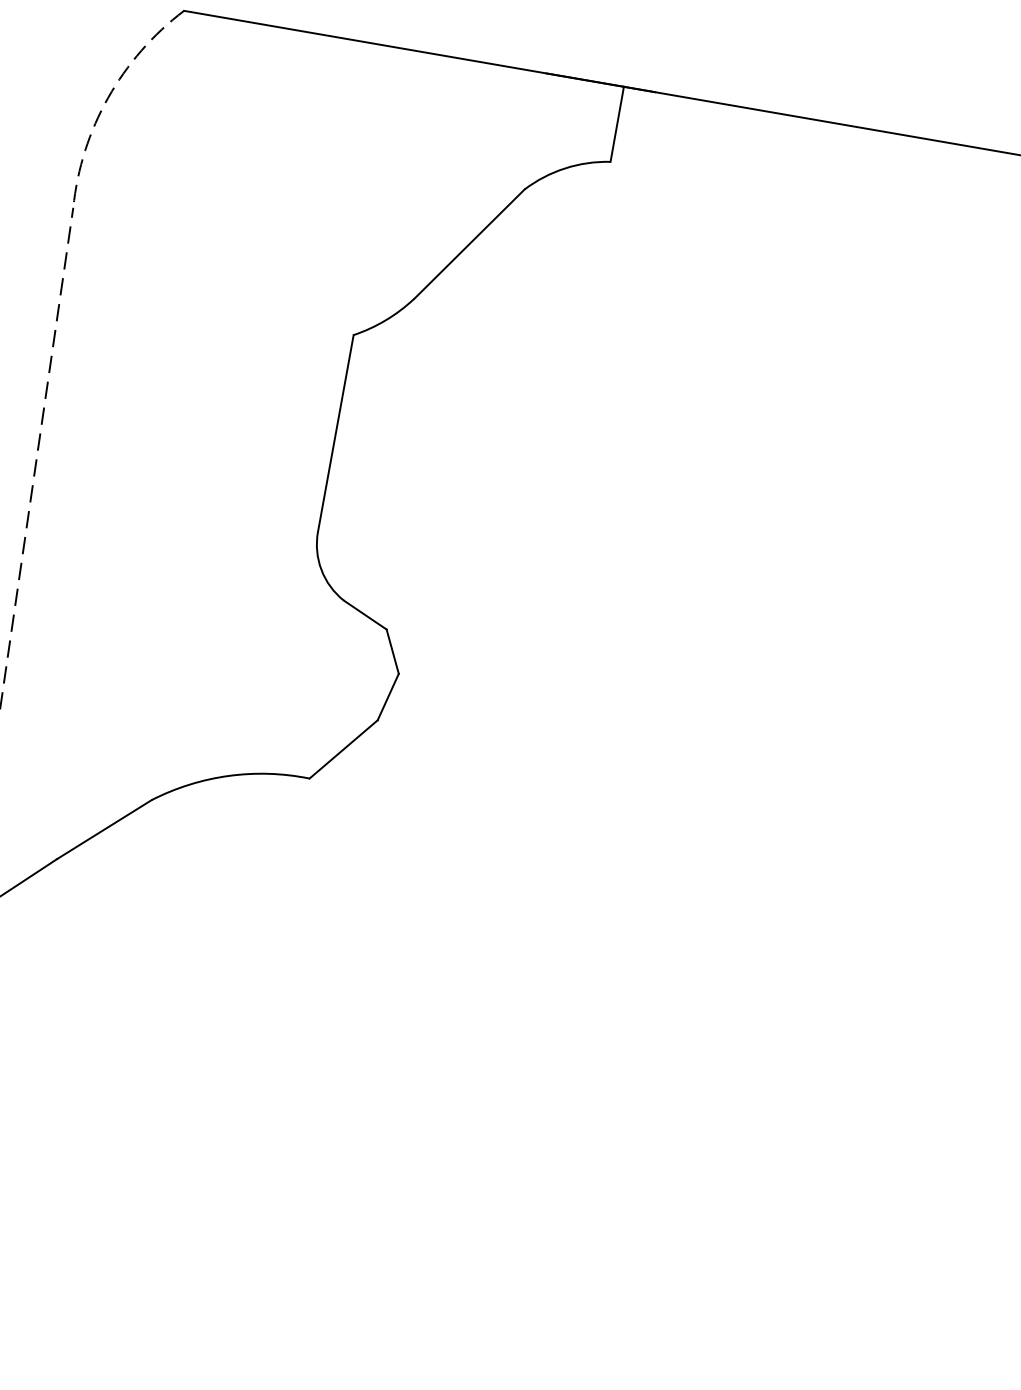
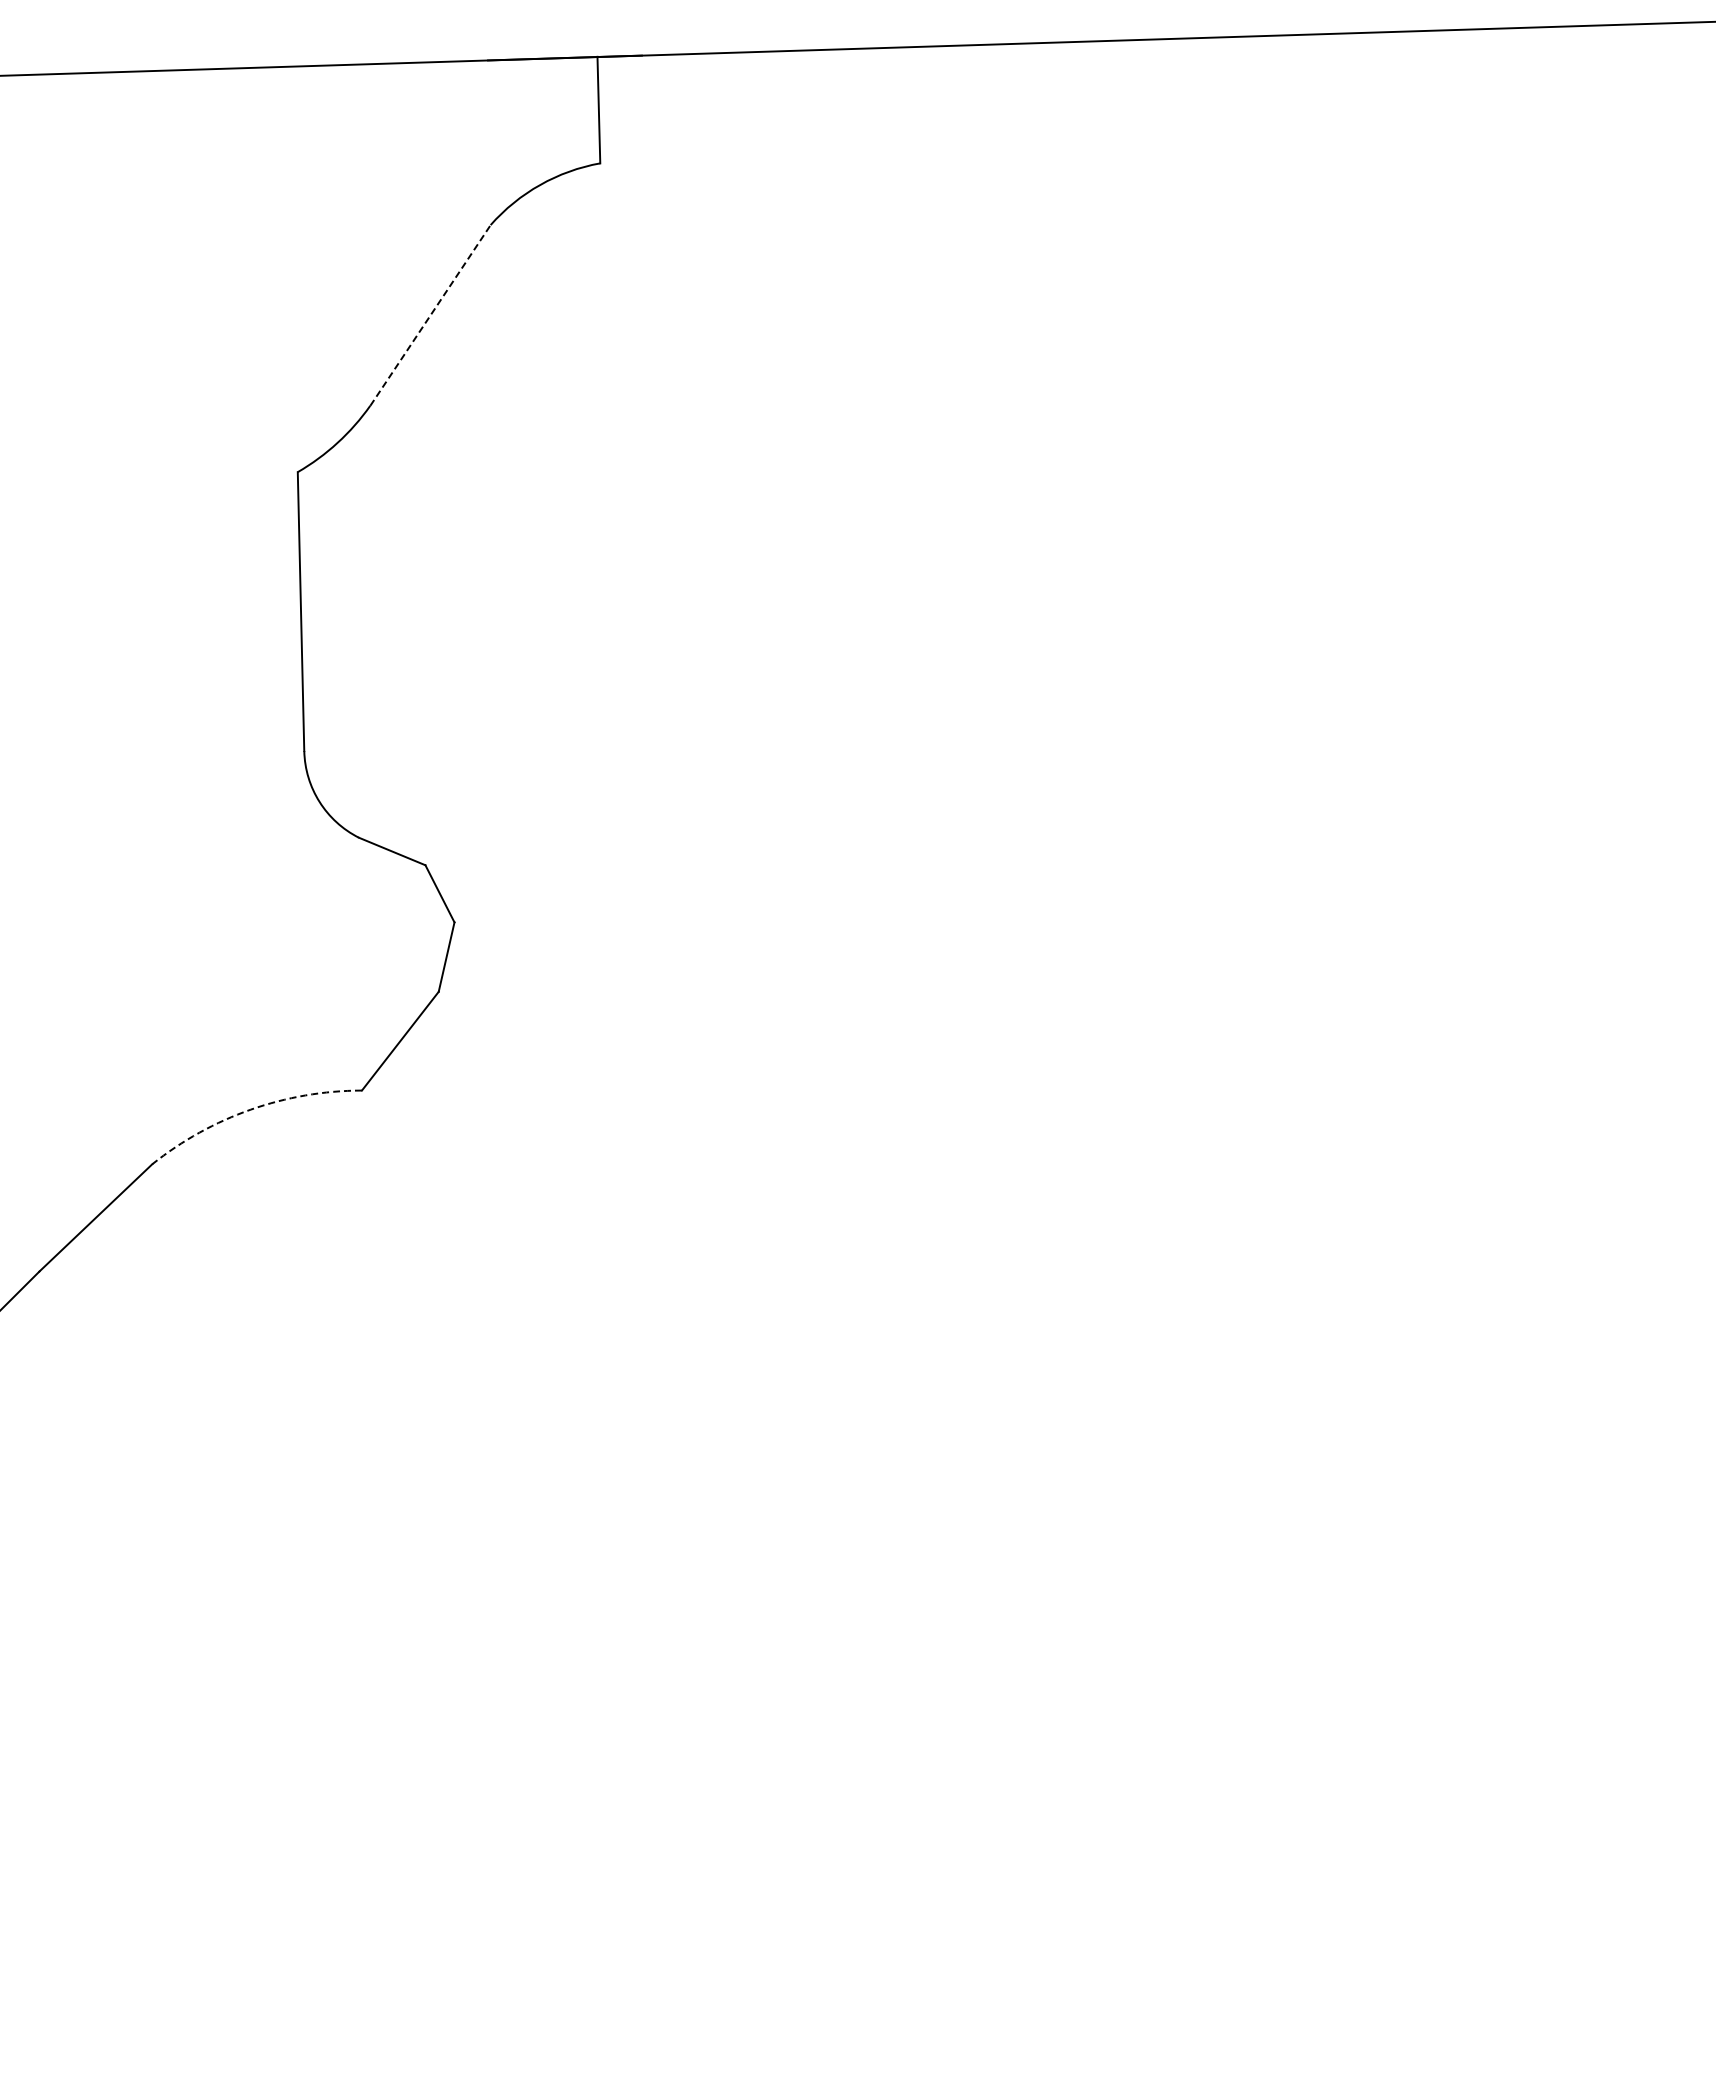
line: (469, 244) -> (430, 315), solid -> dashed
arc: (228, 775) -> (250, 1109), solid -> dashed

